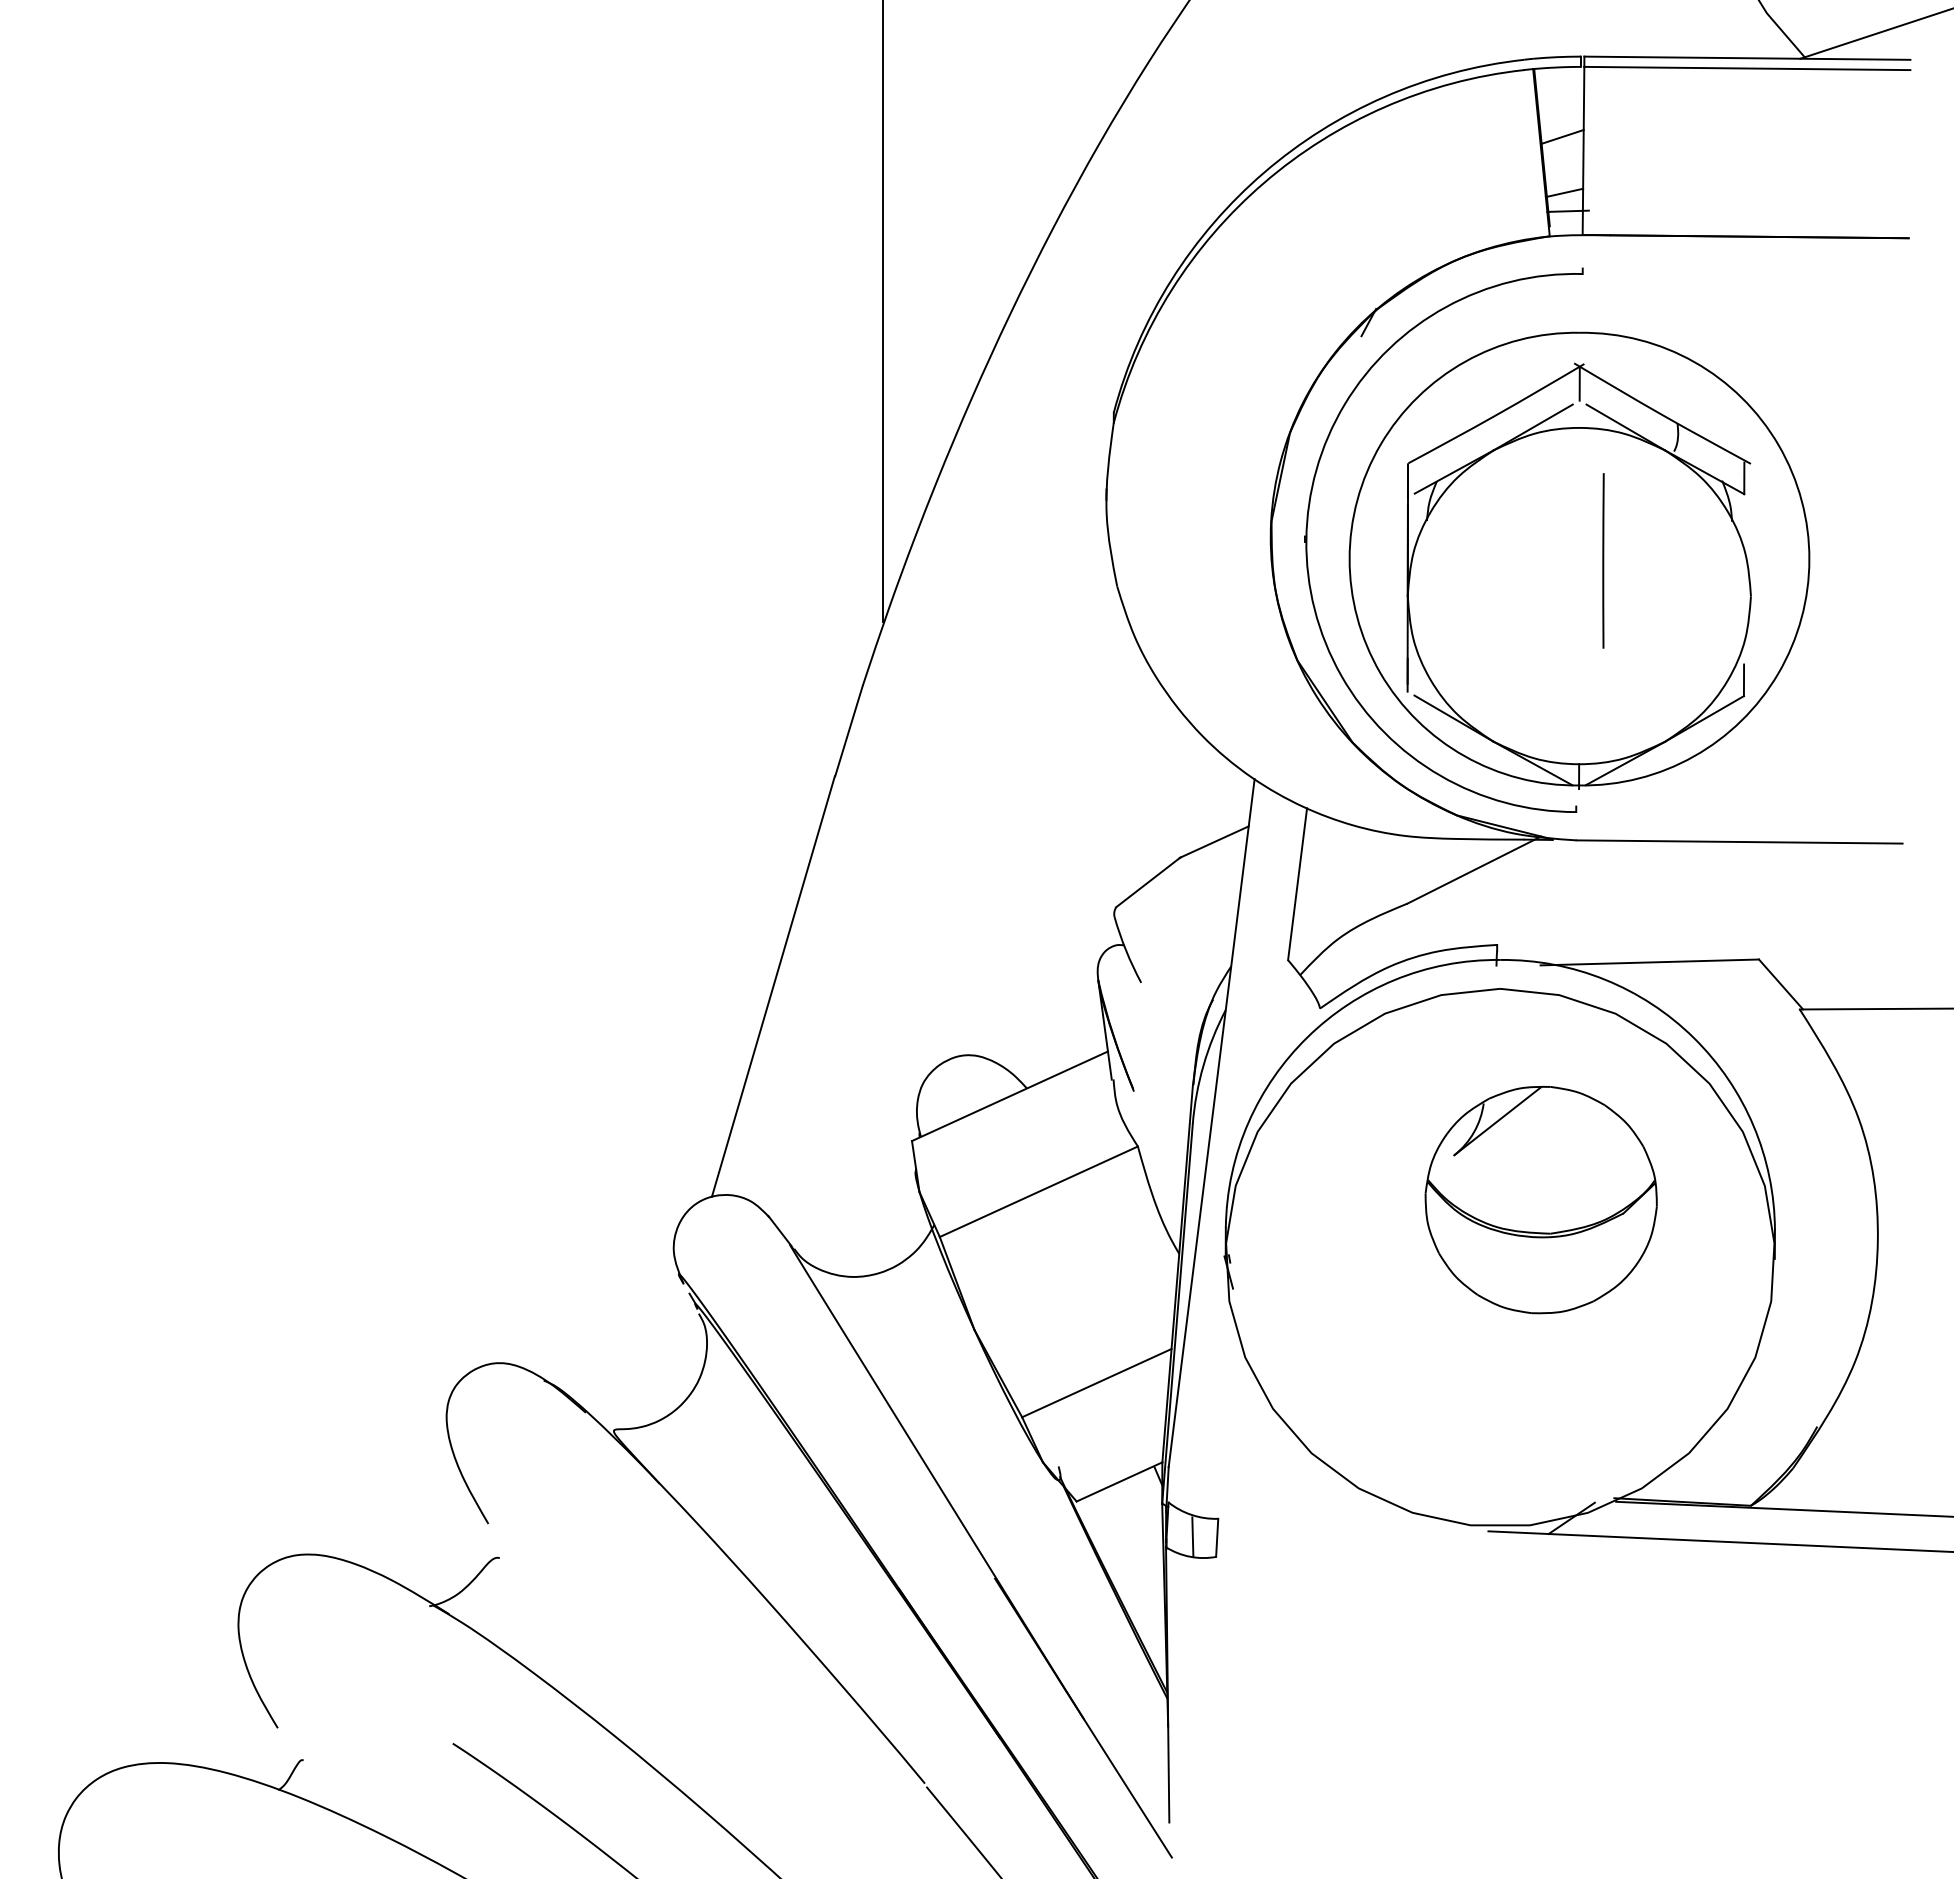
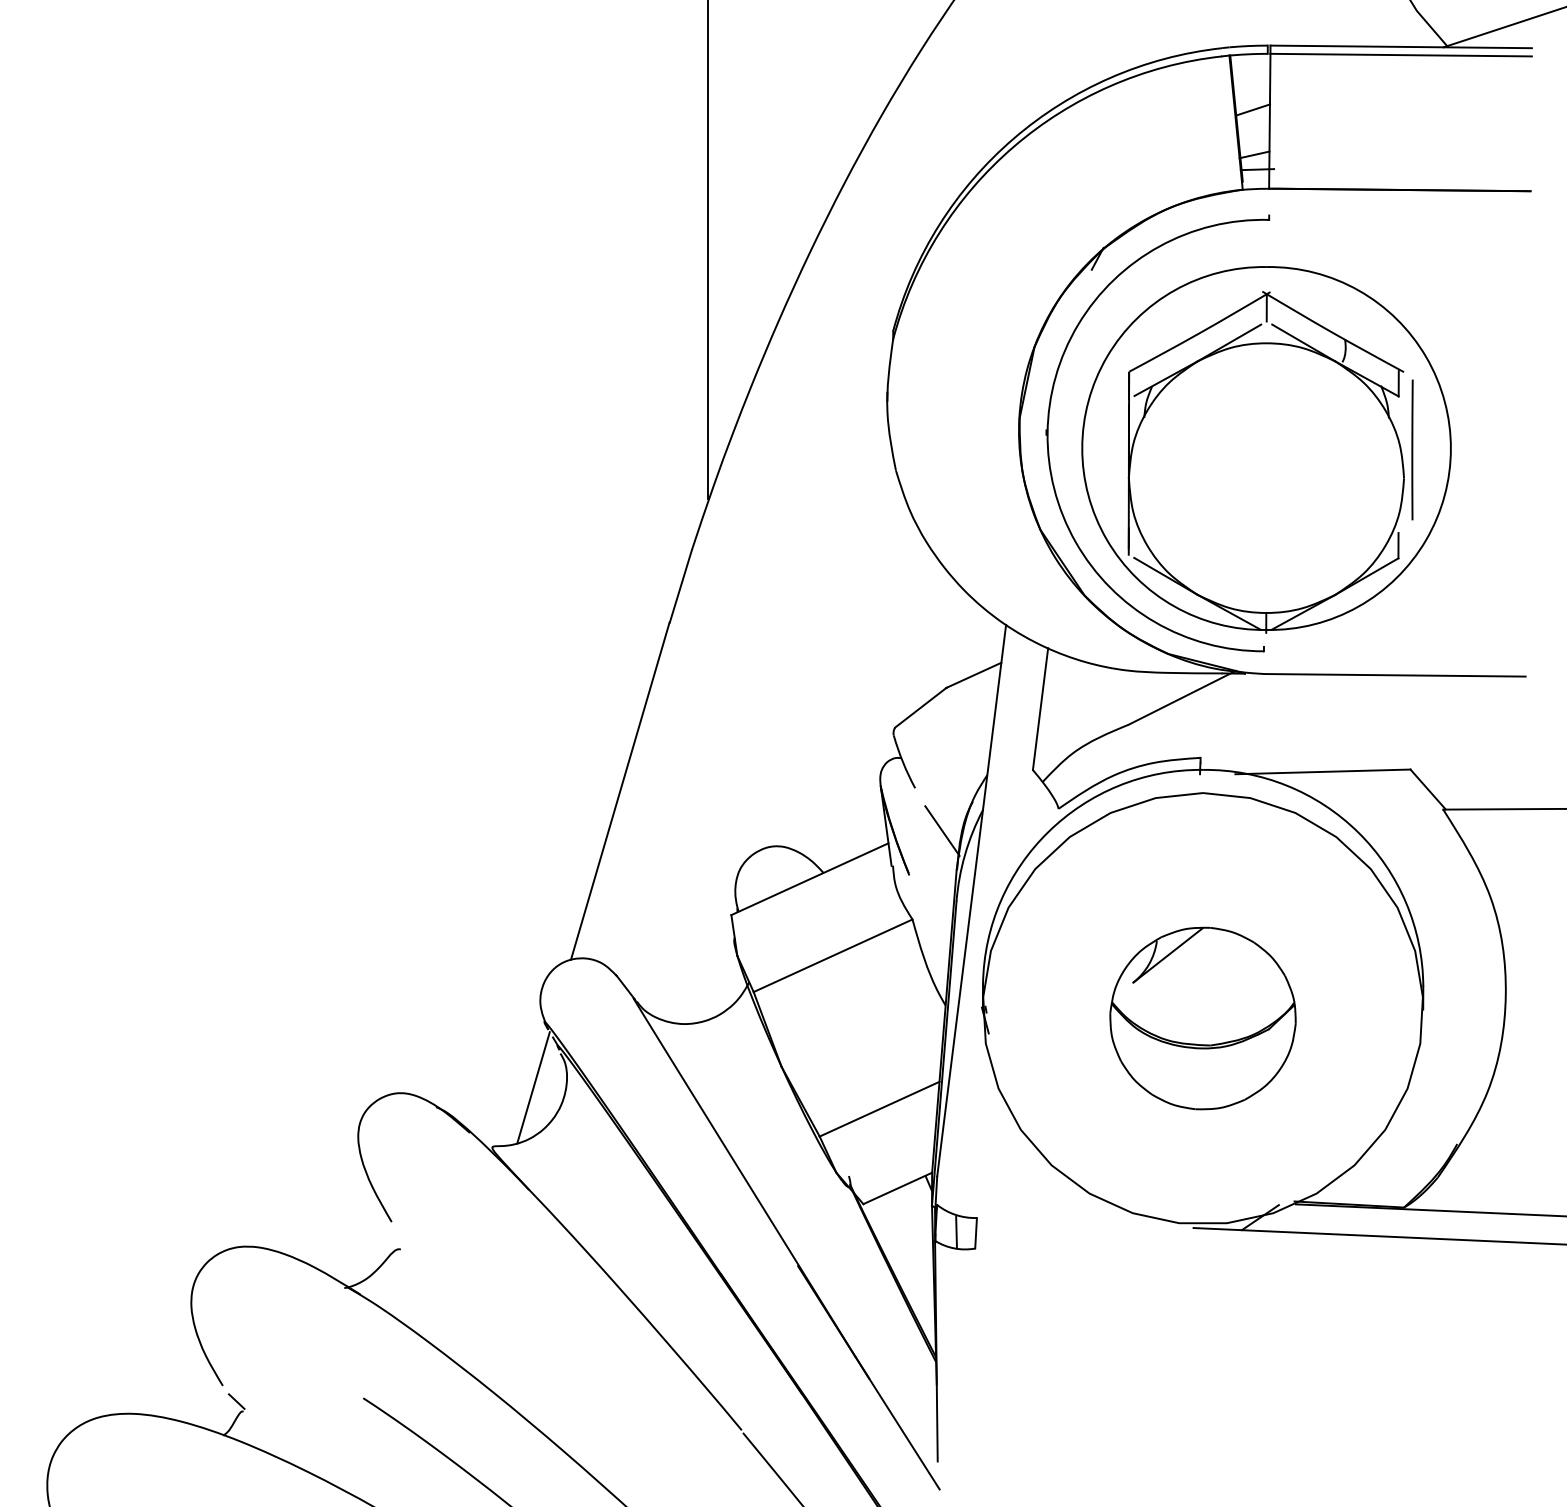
line: (1603, 560) -> (1412, 449), moved
line: (1174, 1036) -> (941, 831), added
part: (1540, 1200) -> (1202, 1018), moved
line: (664, 1356) -> (532, 1087), added
line: (294, 1747) -> (236, 1401), added

